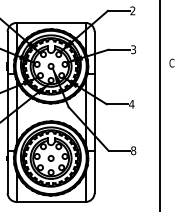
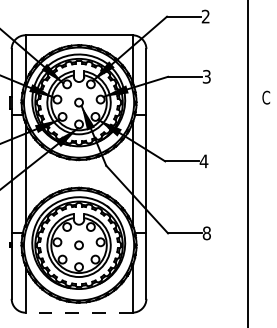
line: (51, 201) -> (79, 311), solid -> dashed

